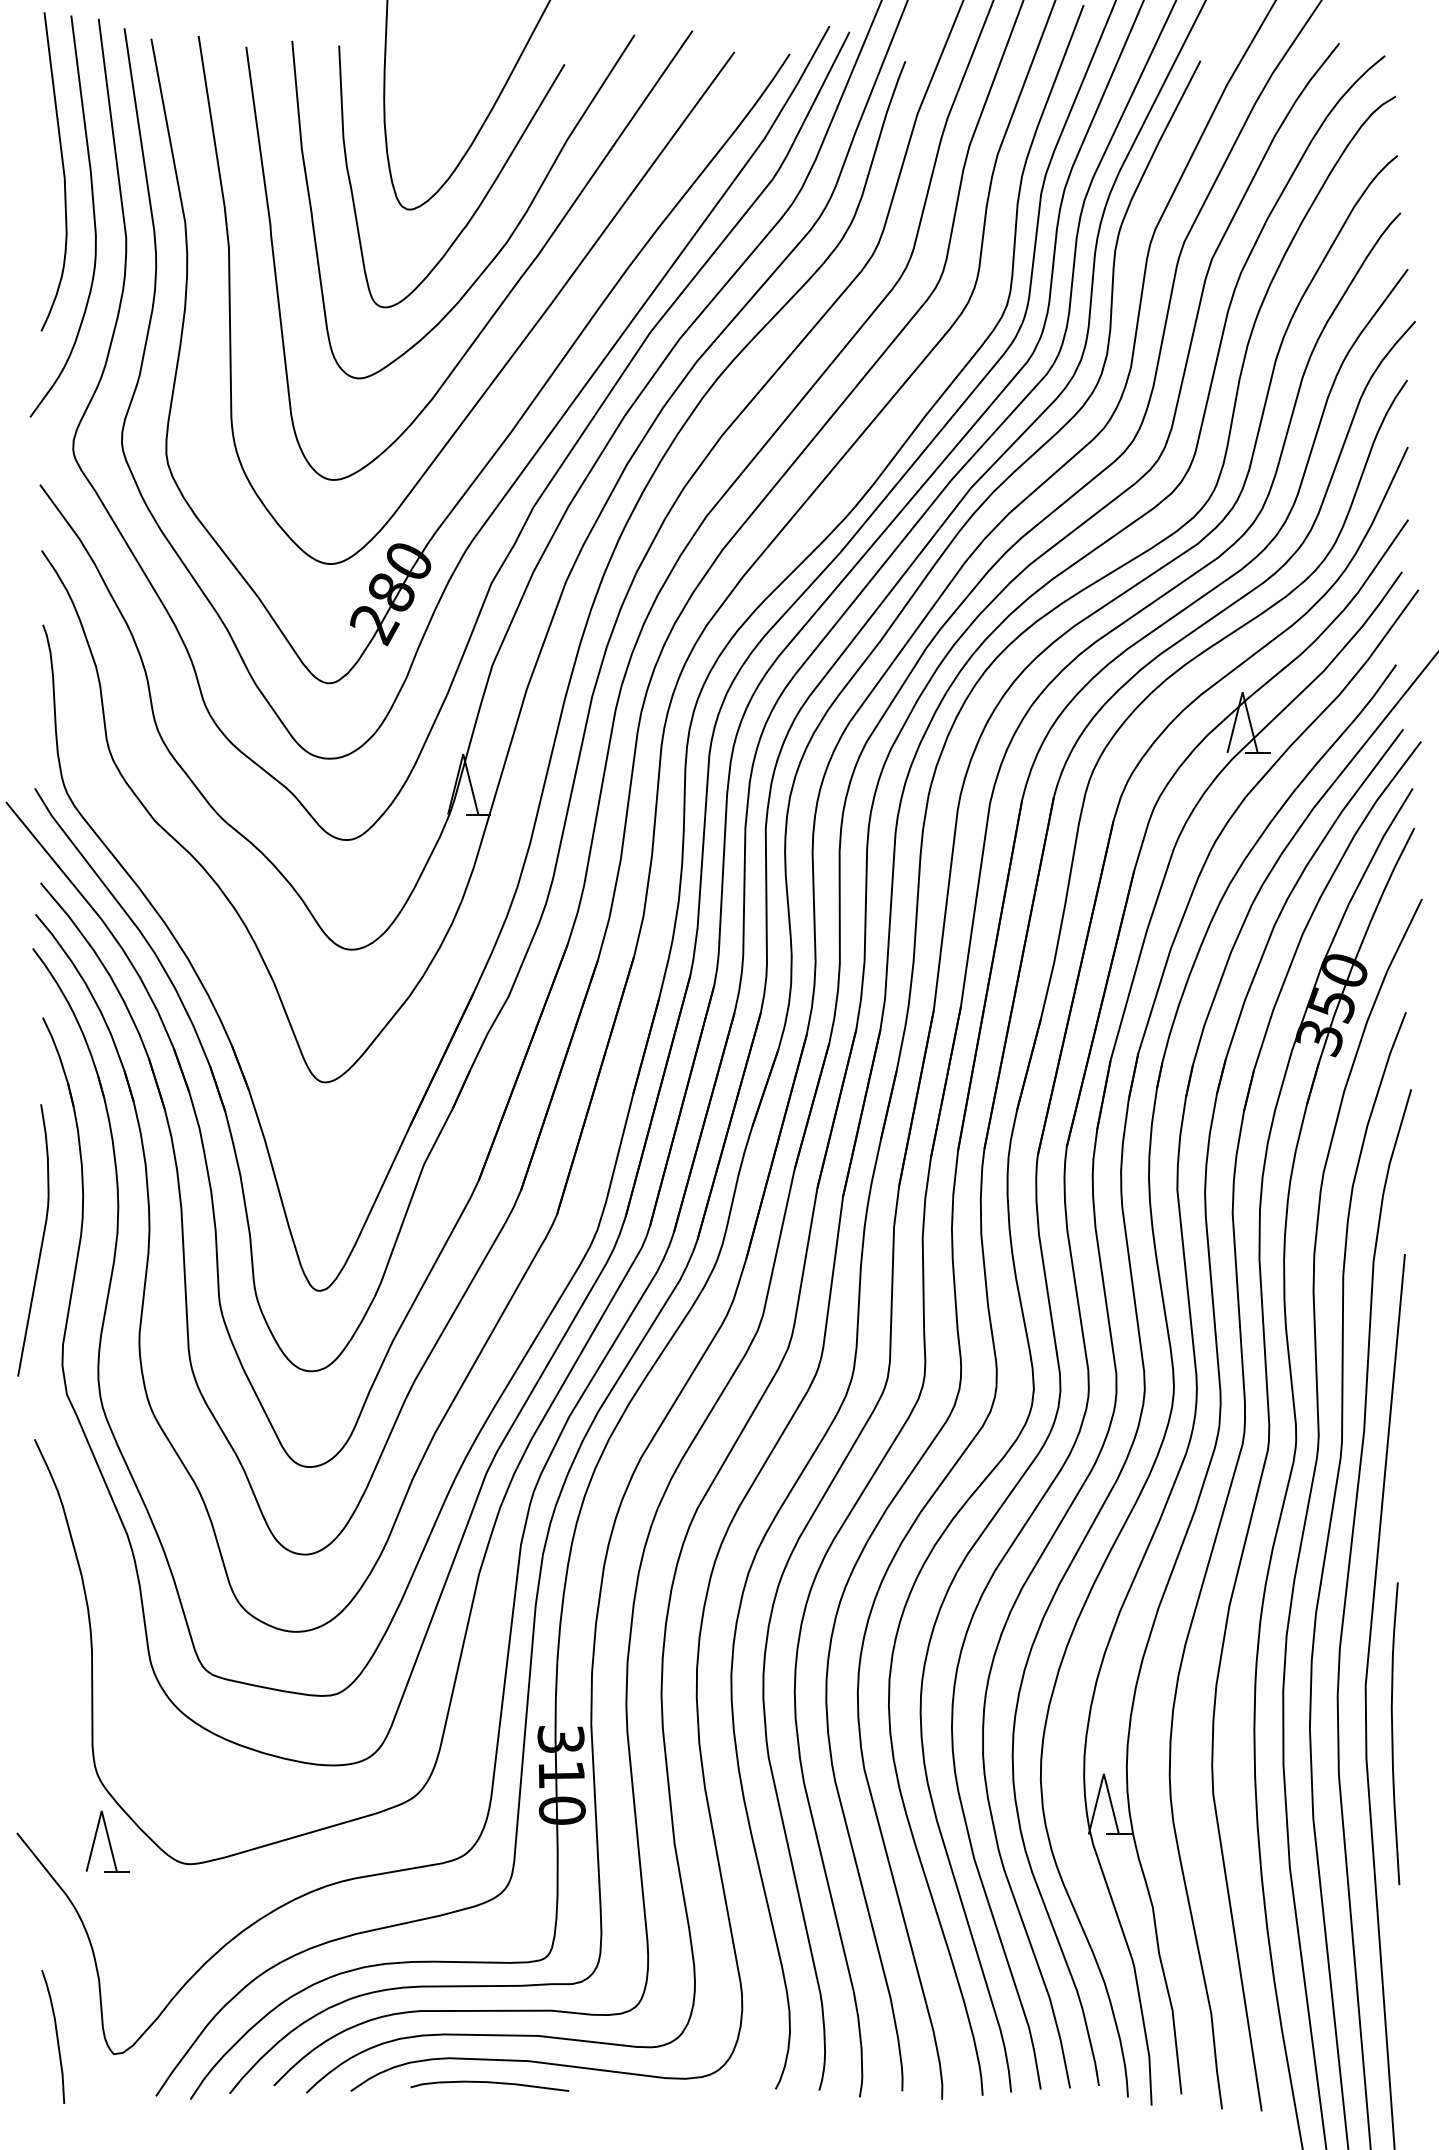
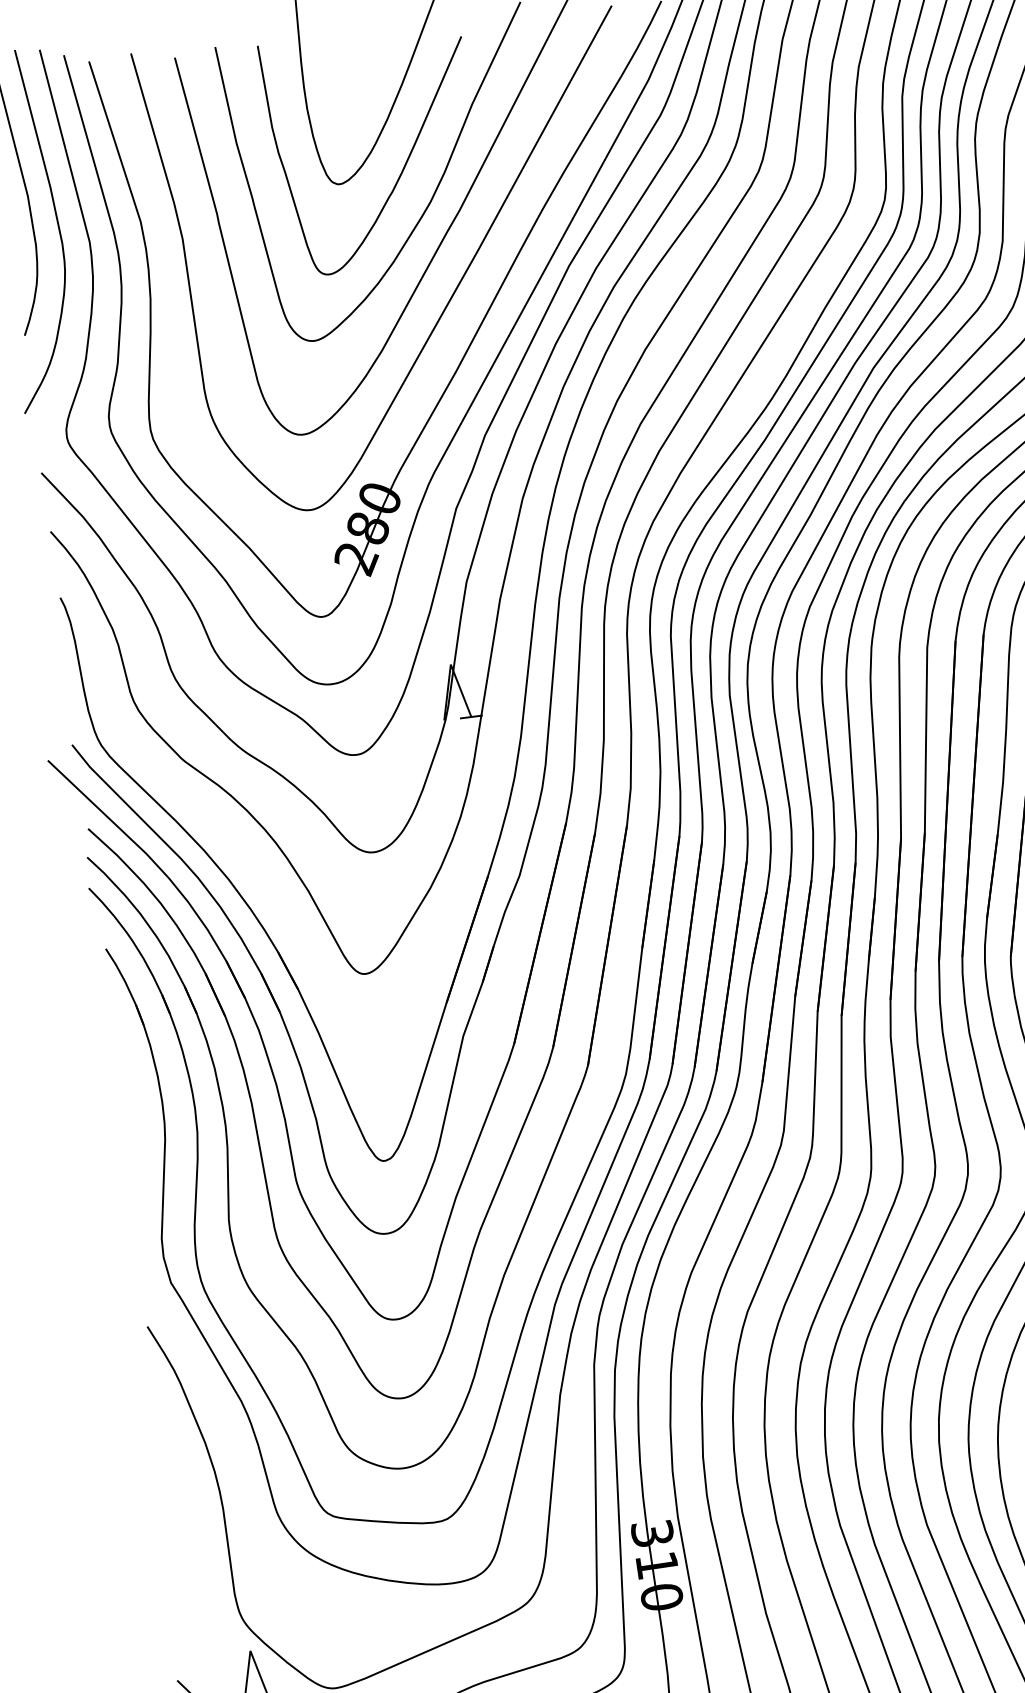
curve: (41, 1240) -> (130, 1148), removed

